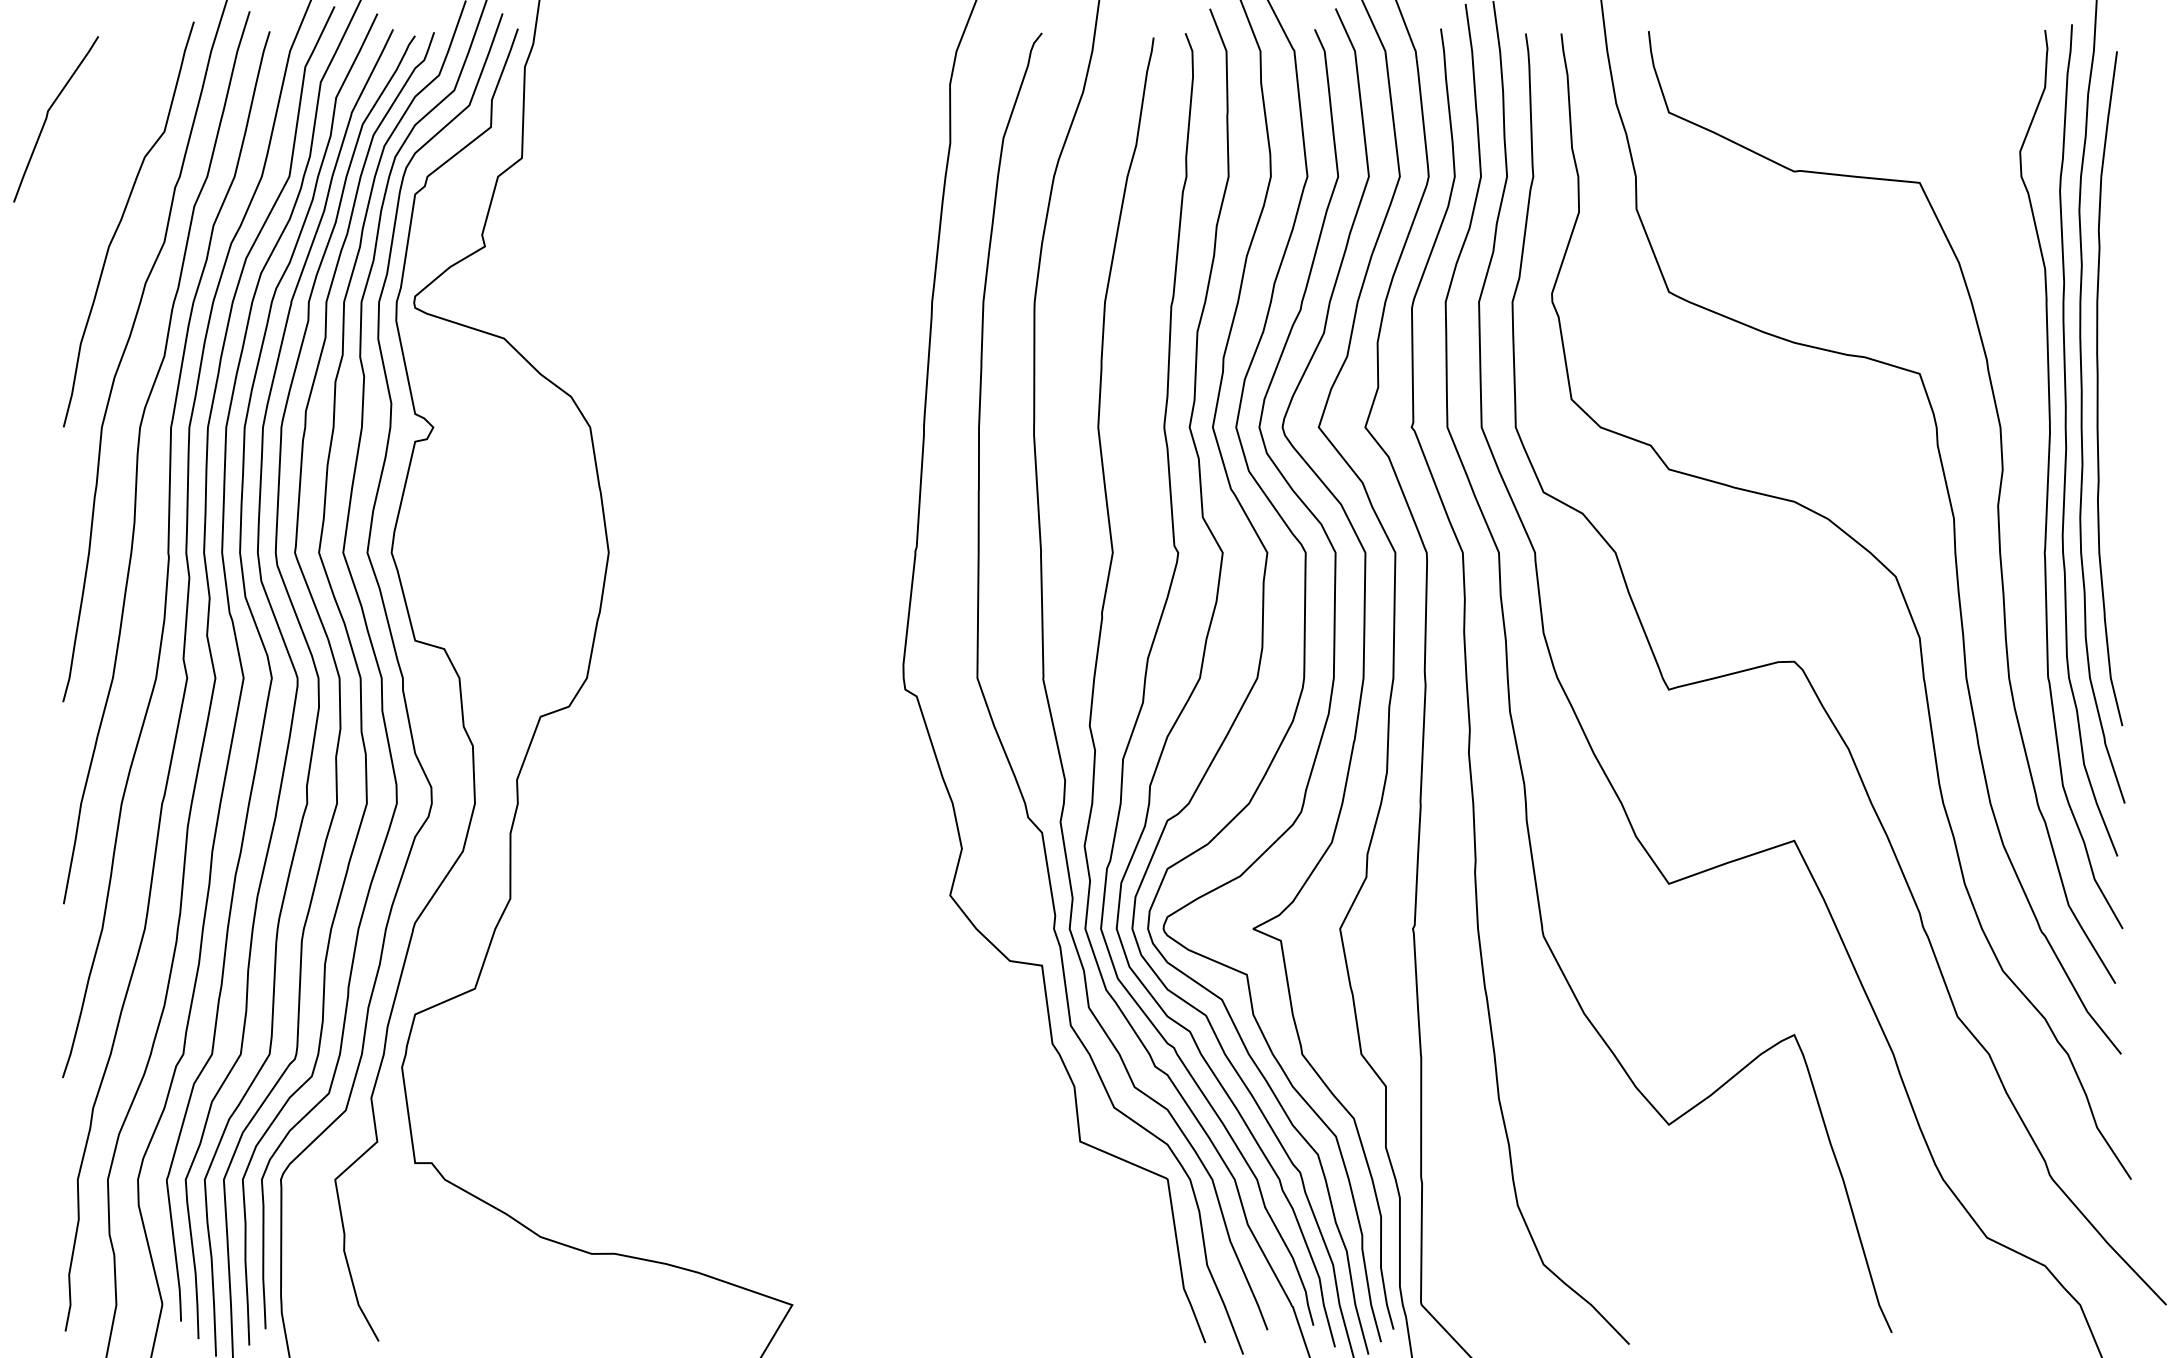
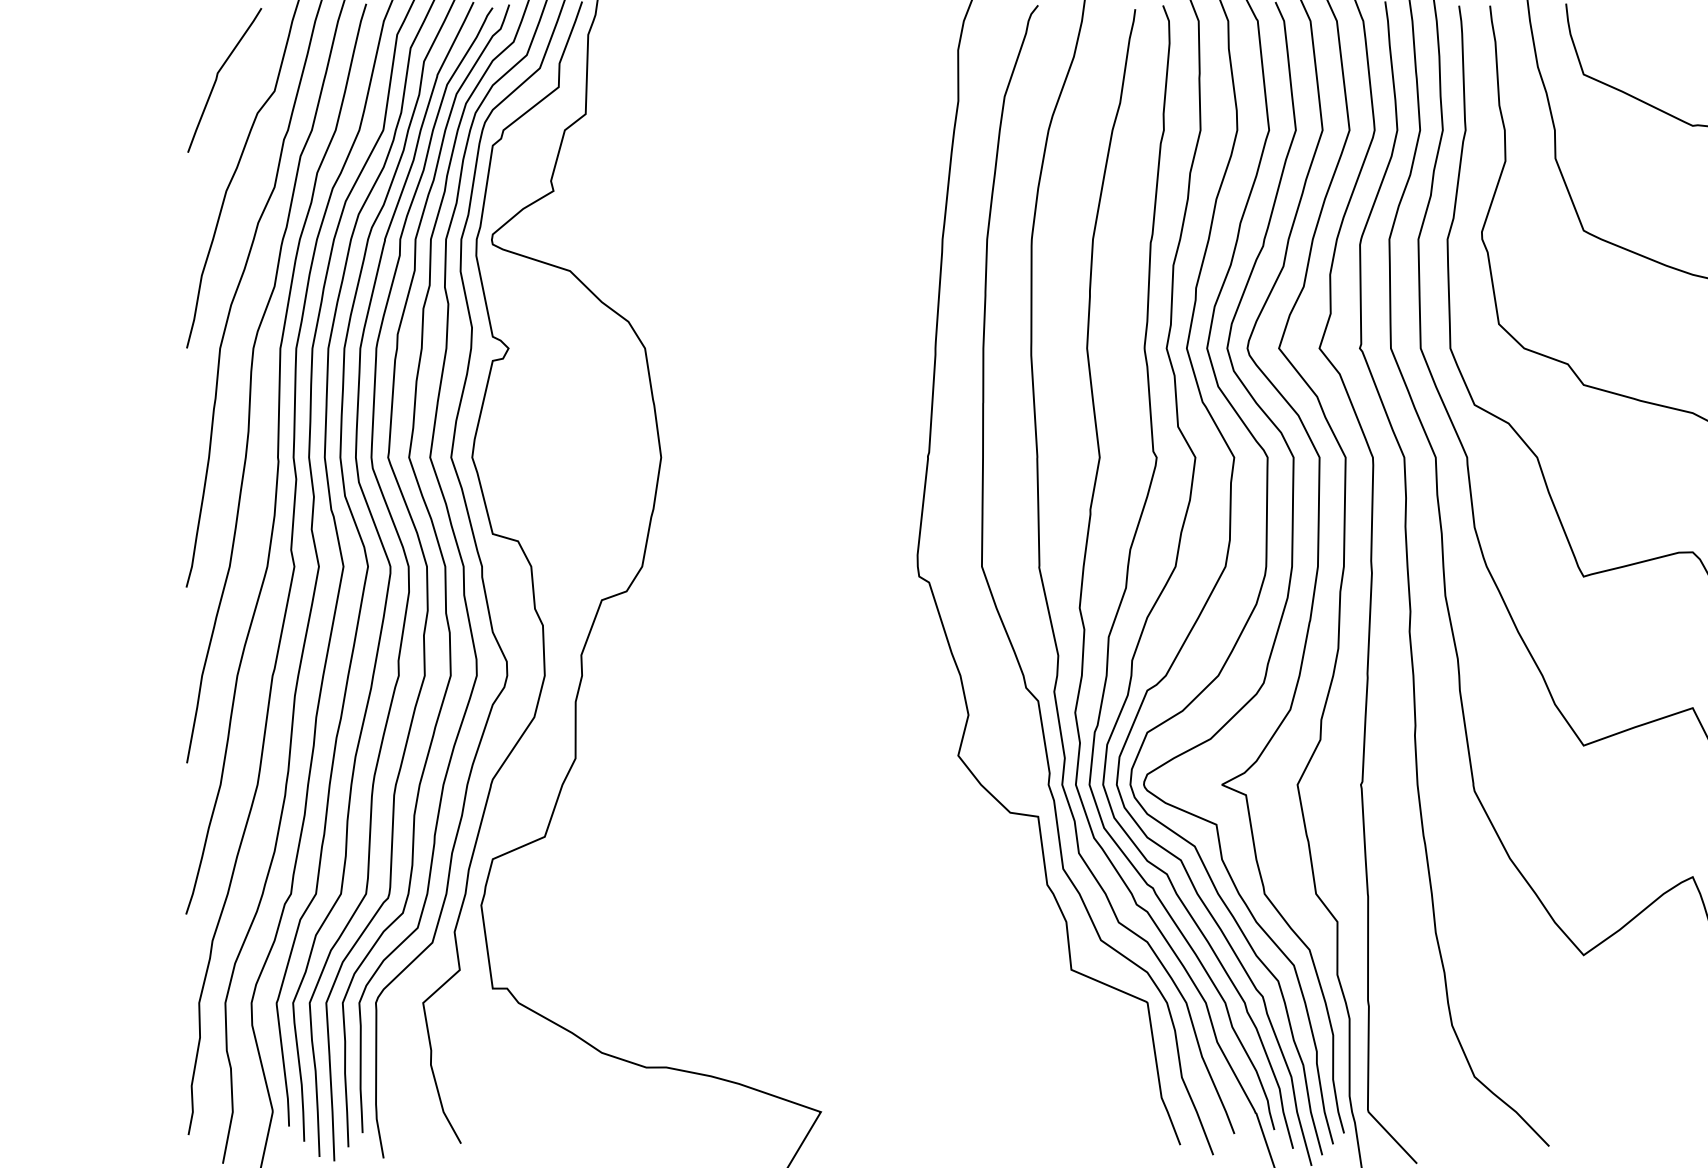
curve: (47, 118) -> (217, 79), moved

